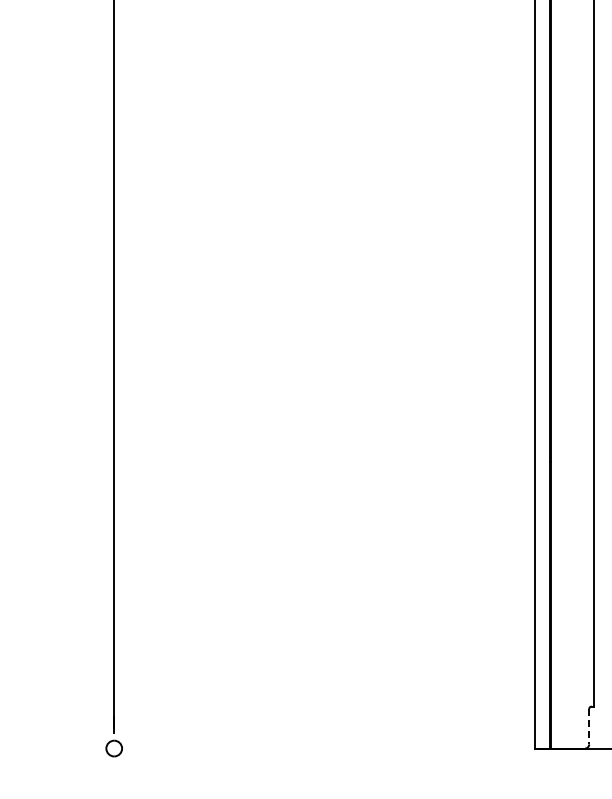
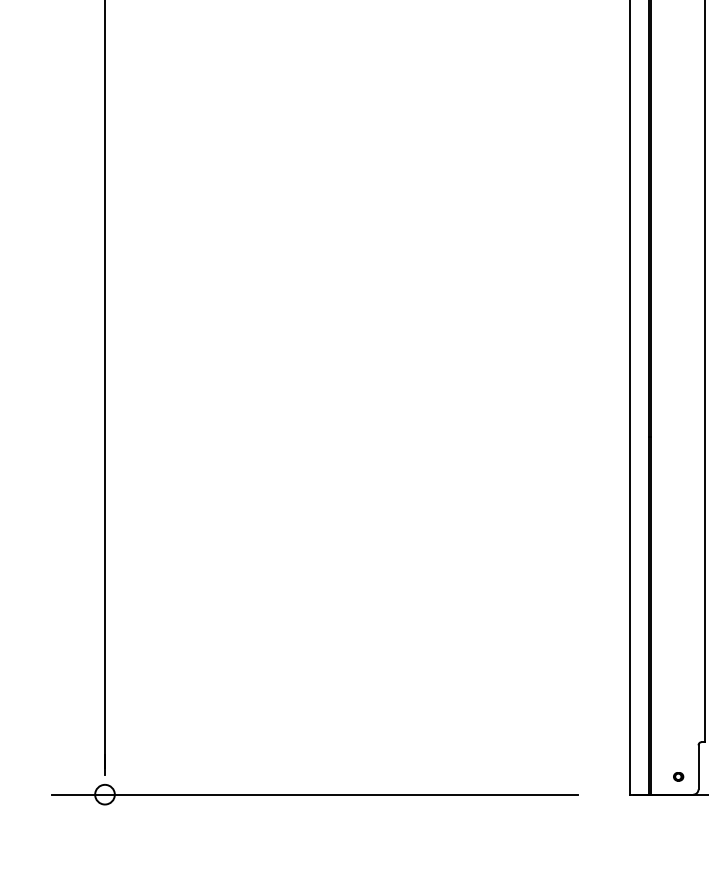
line: (589, 726) -> (698, 767), dashed -> solid
part: (572, 734) -> (677, 777), added
line: (282, 748) -> (315, 794), added

